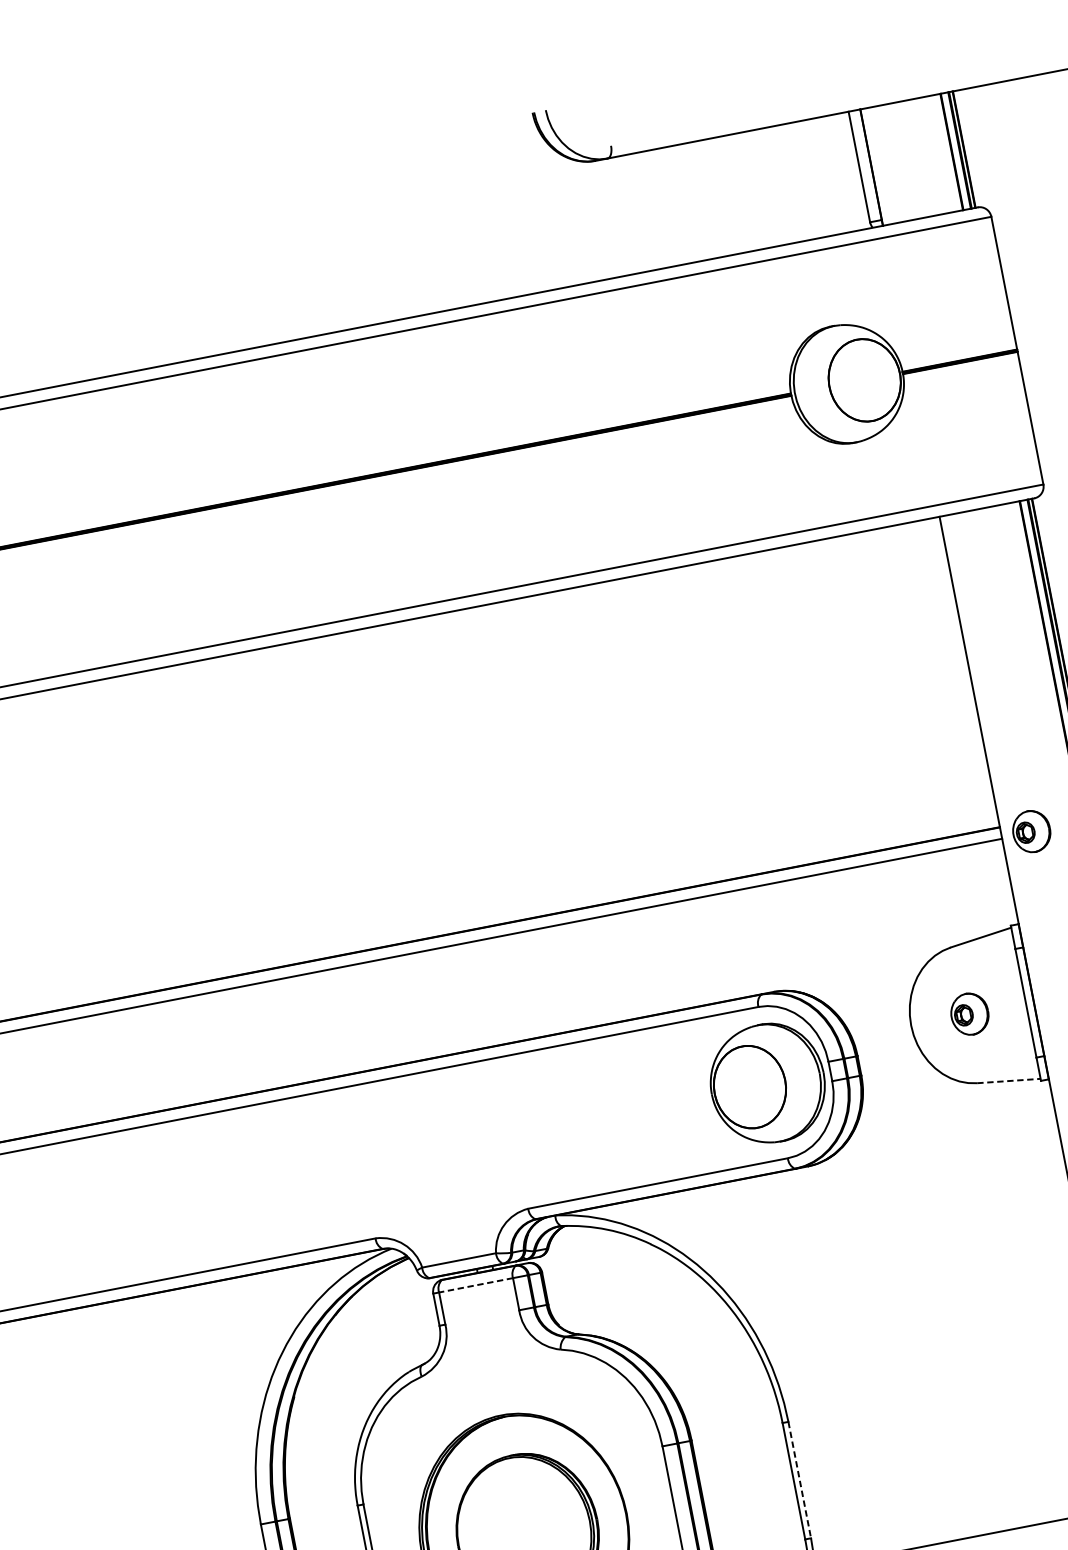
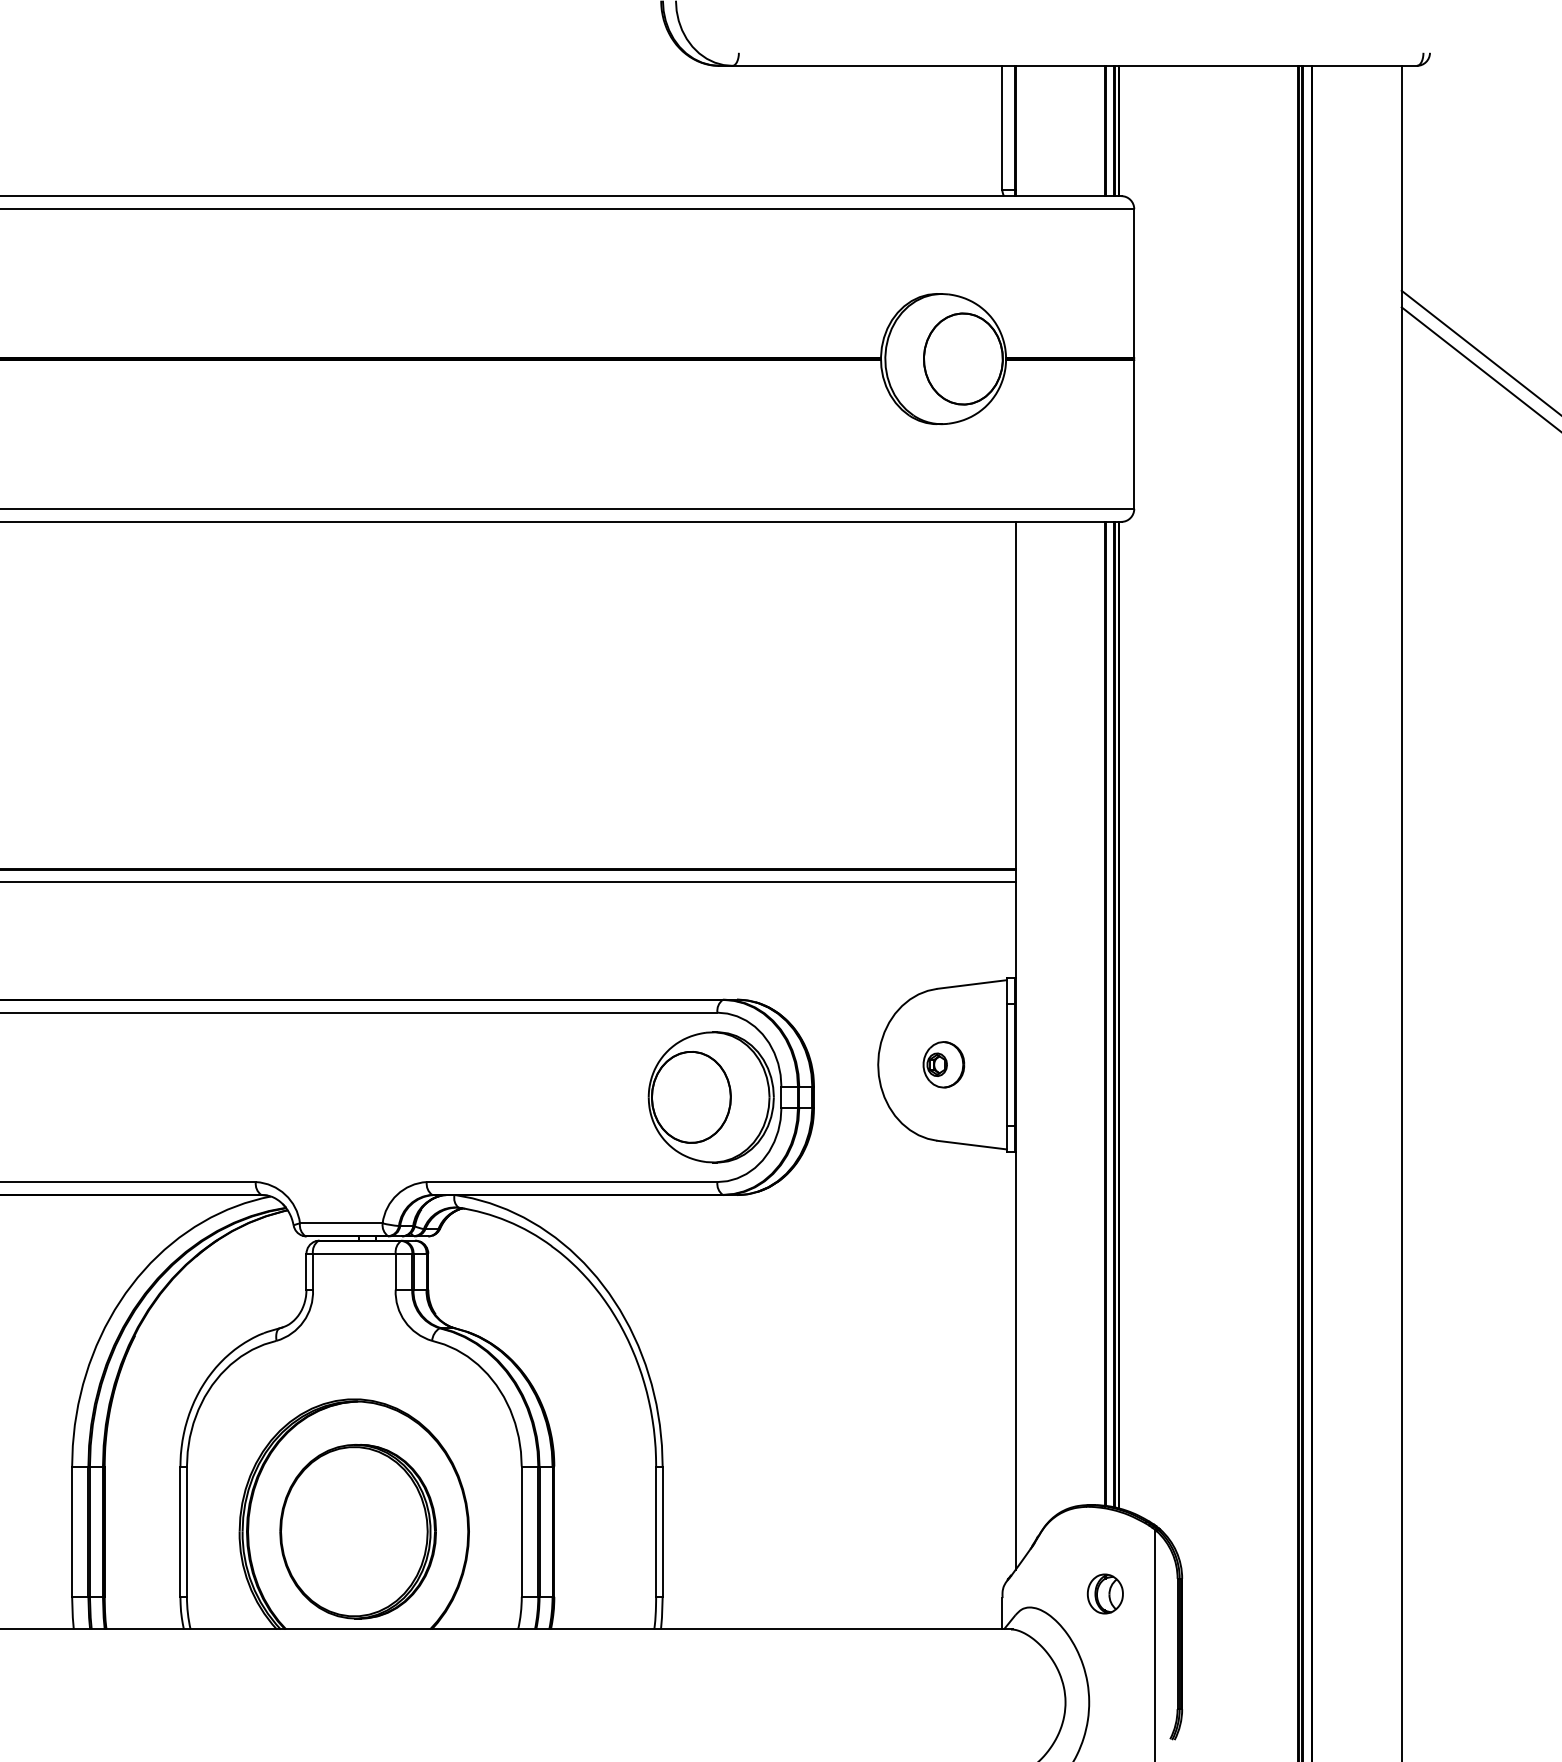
part: (1031, 831) -> (1048, 880), removed
line: (1009, 1081) -> (972, 1145), dashed -> solid
line: (475, 1285) -> (353, 1253), dashed -> solid
line: (799, 1480) -> (662, 1532), dashed -> solid

